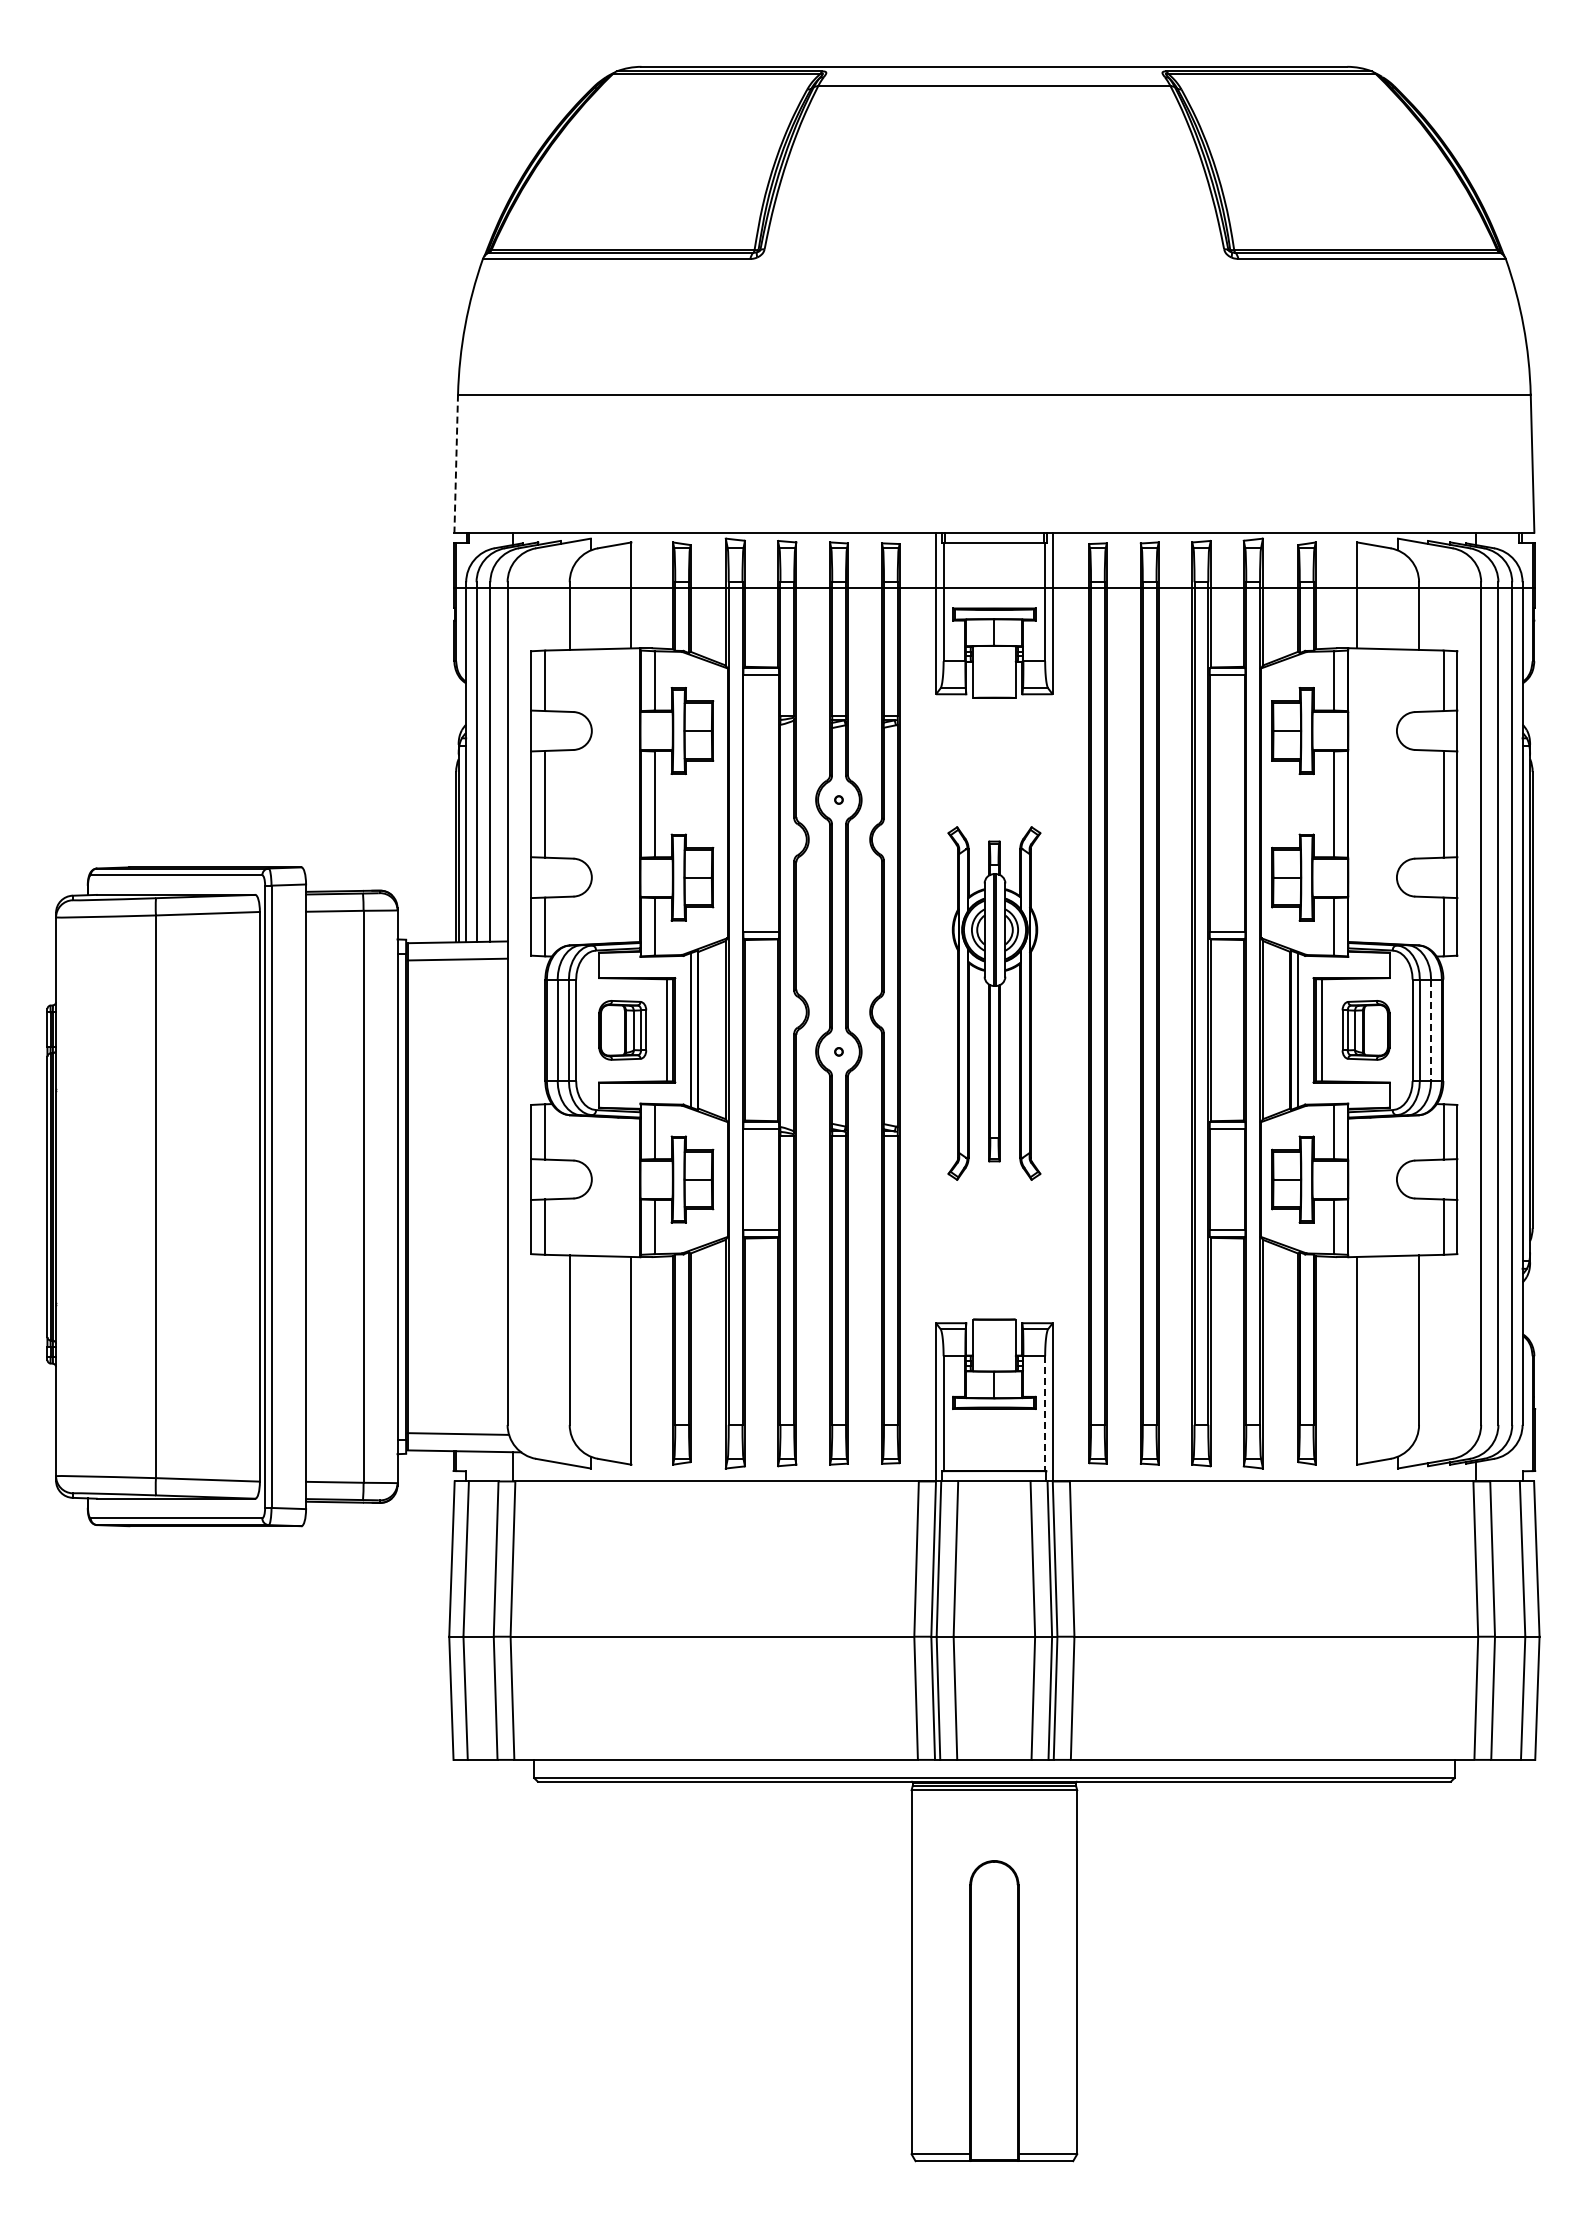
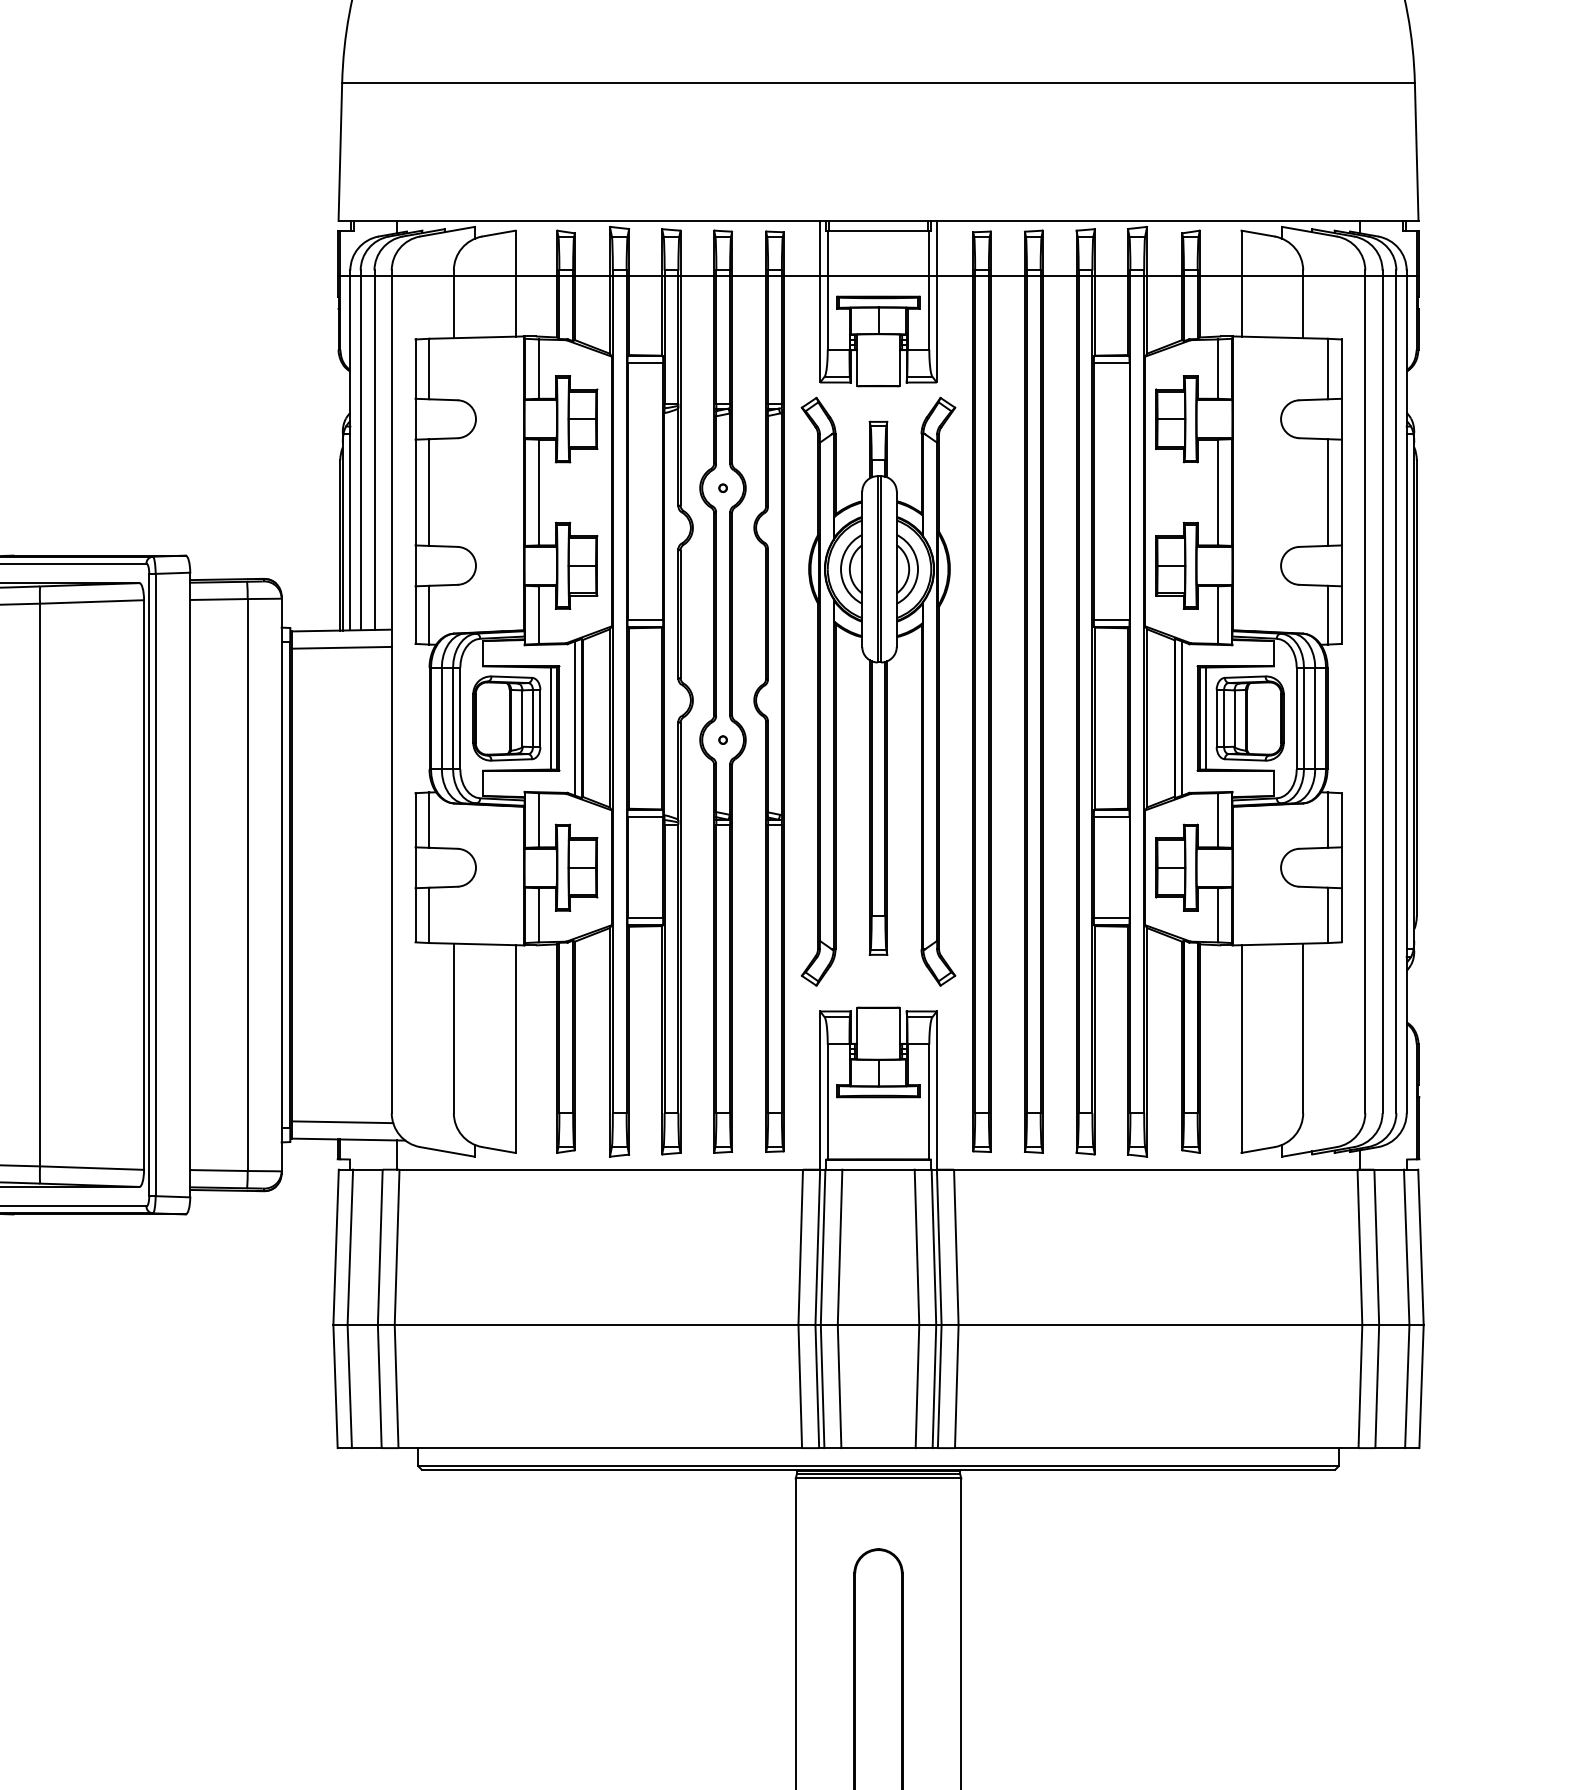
line: (456, 464) -> (340, 152), dashed -> solid
part: (994, 1003) -> (878, 691), size x1.67
part: (622, 1030) -> (506, 718), size x1.43
part: (1365, 1030) -> (1249, 718), size x1.43
line: (1431, 1030) -> (1315, 718), dashed -> solid
line: (1045, 1414) -> (929, 1102), dashed -> solid

